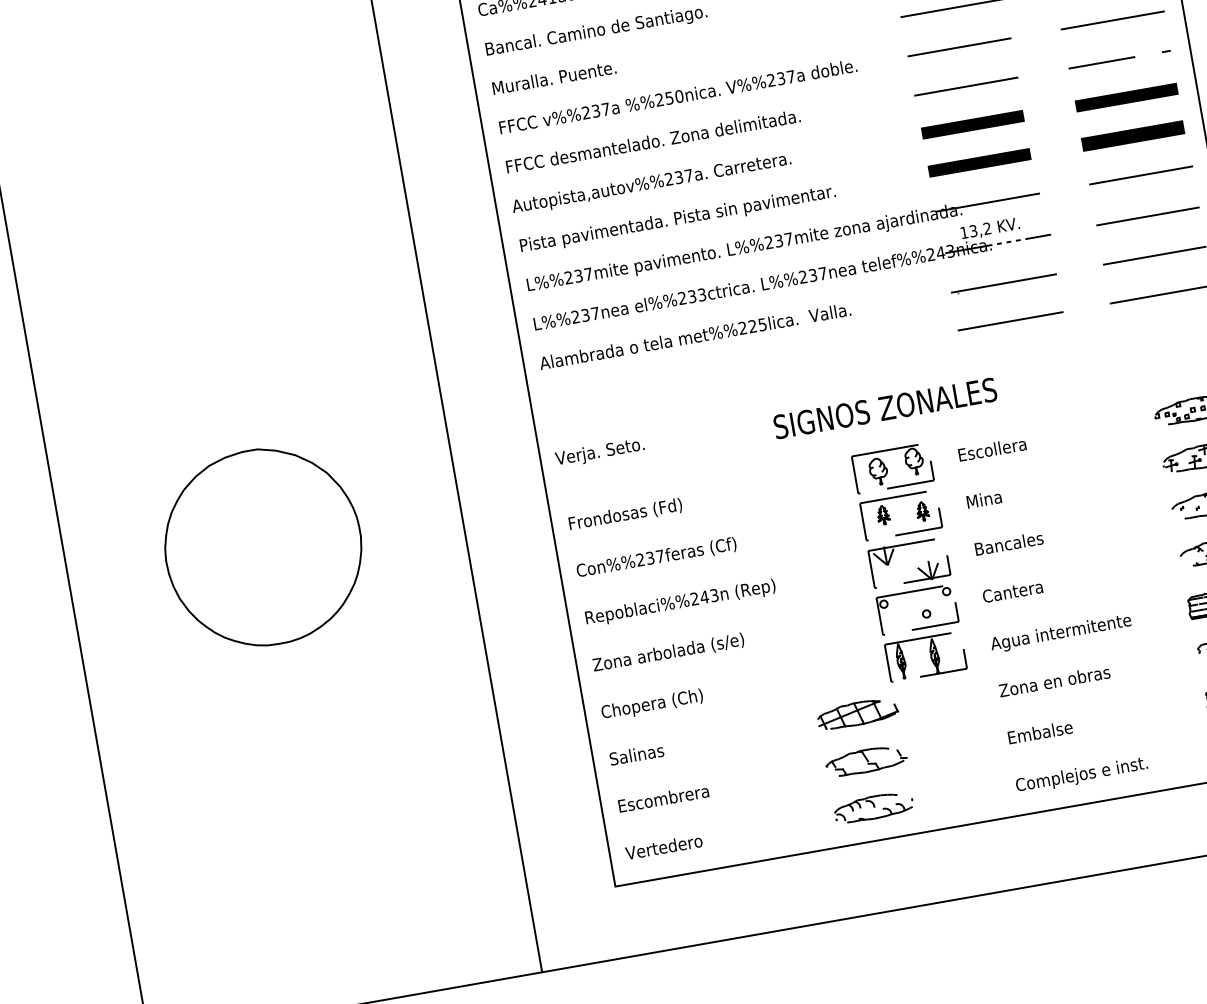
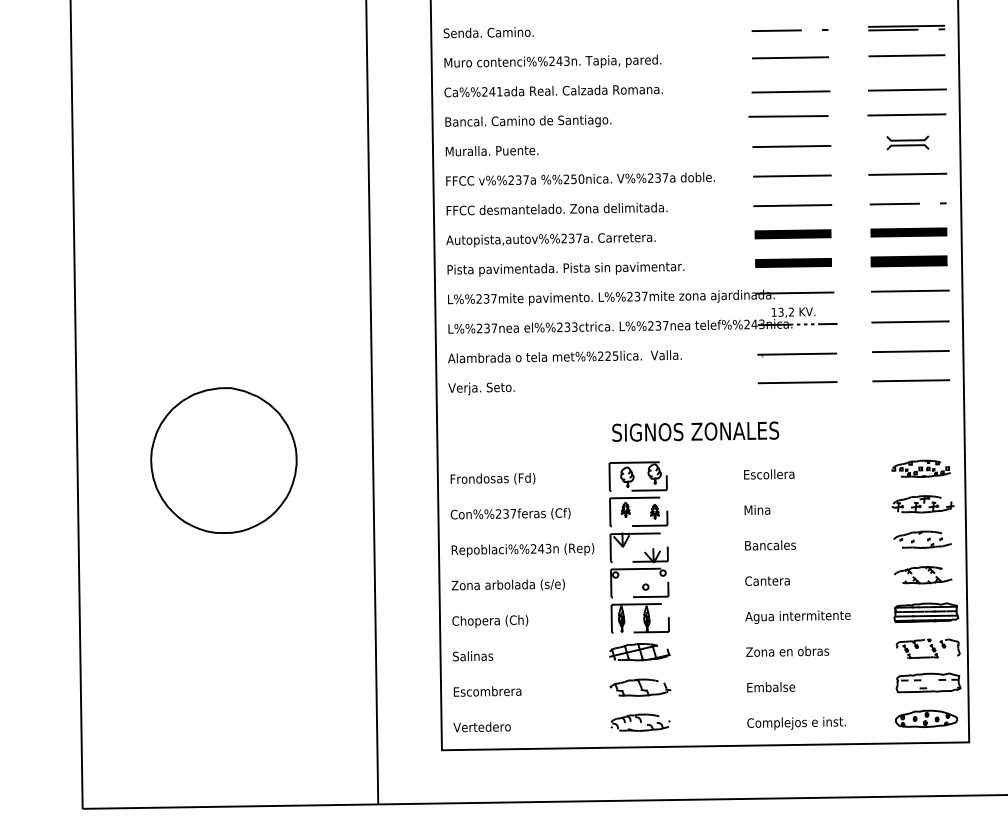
text: (599, 452) -> (481, 388), moved
part: (917, 568) -> (644, 552), moved

